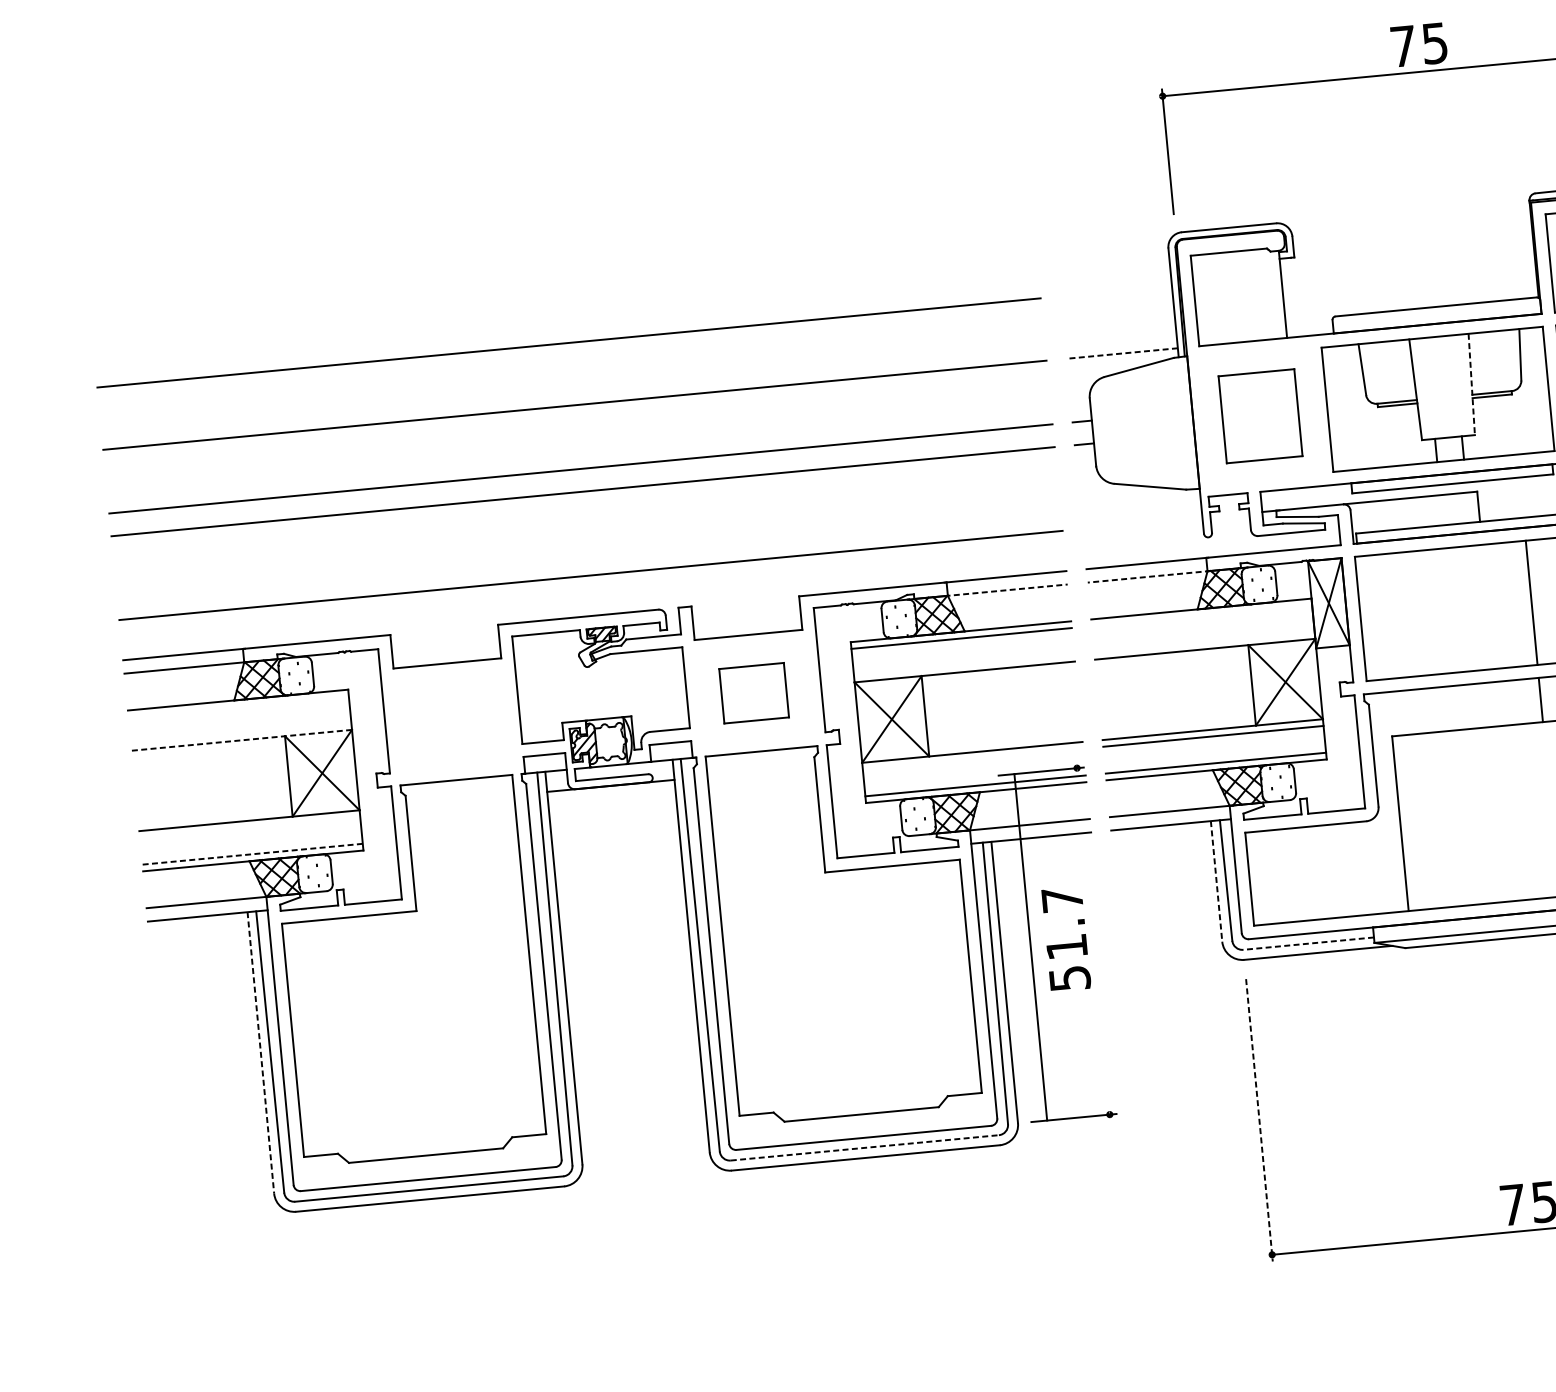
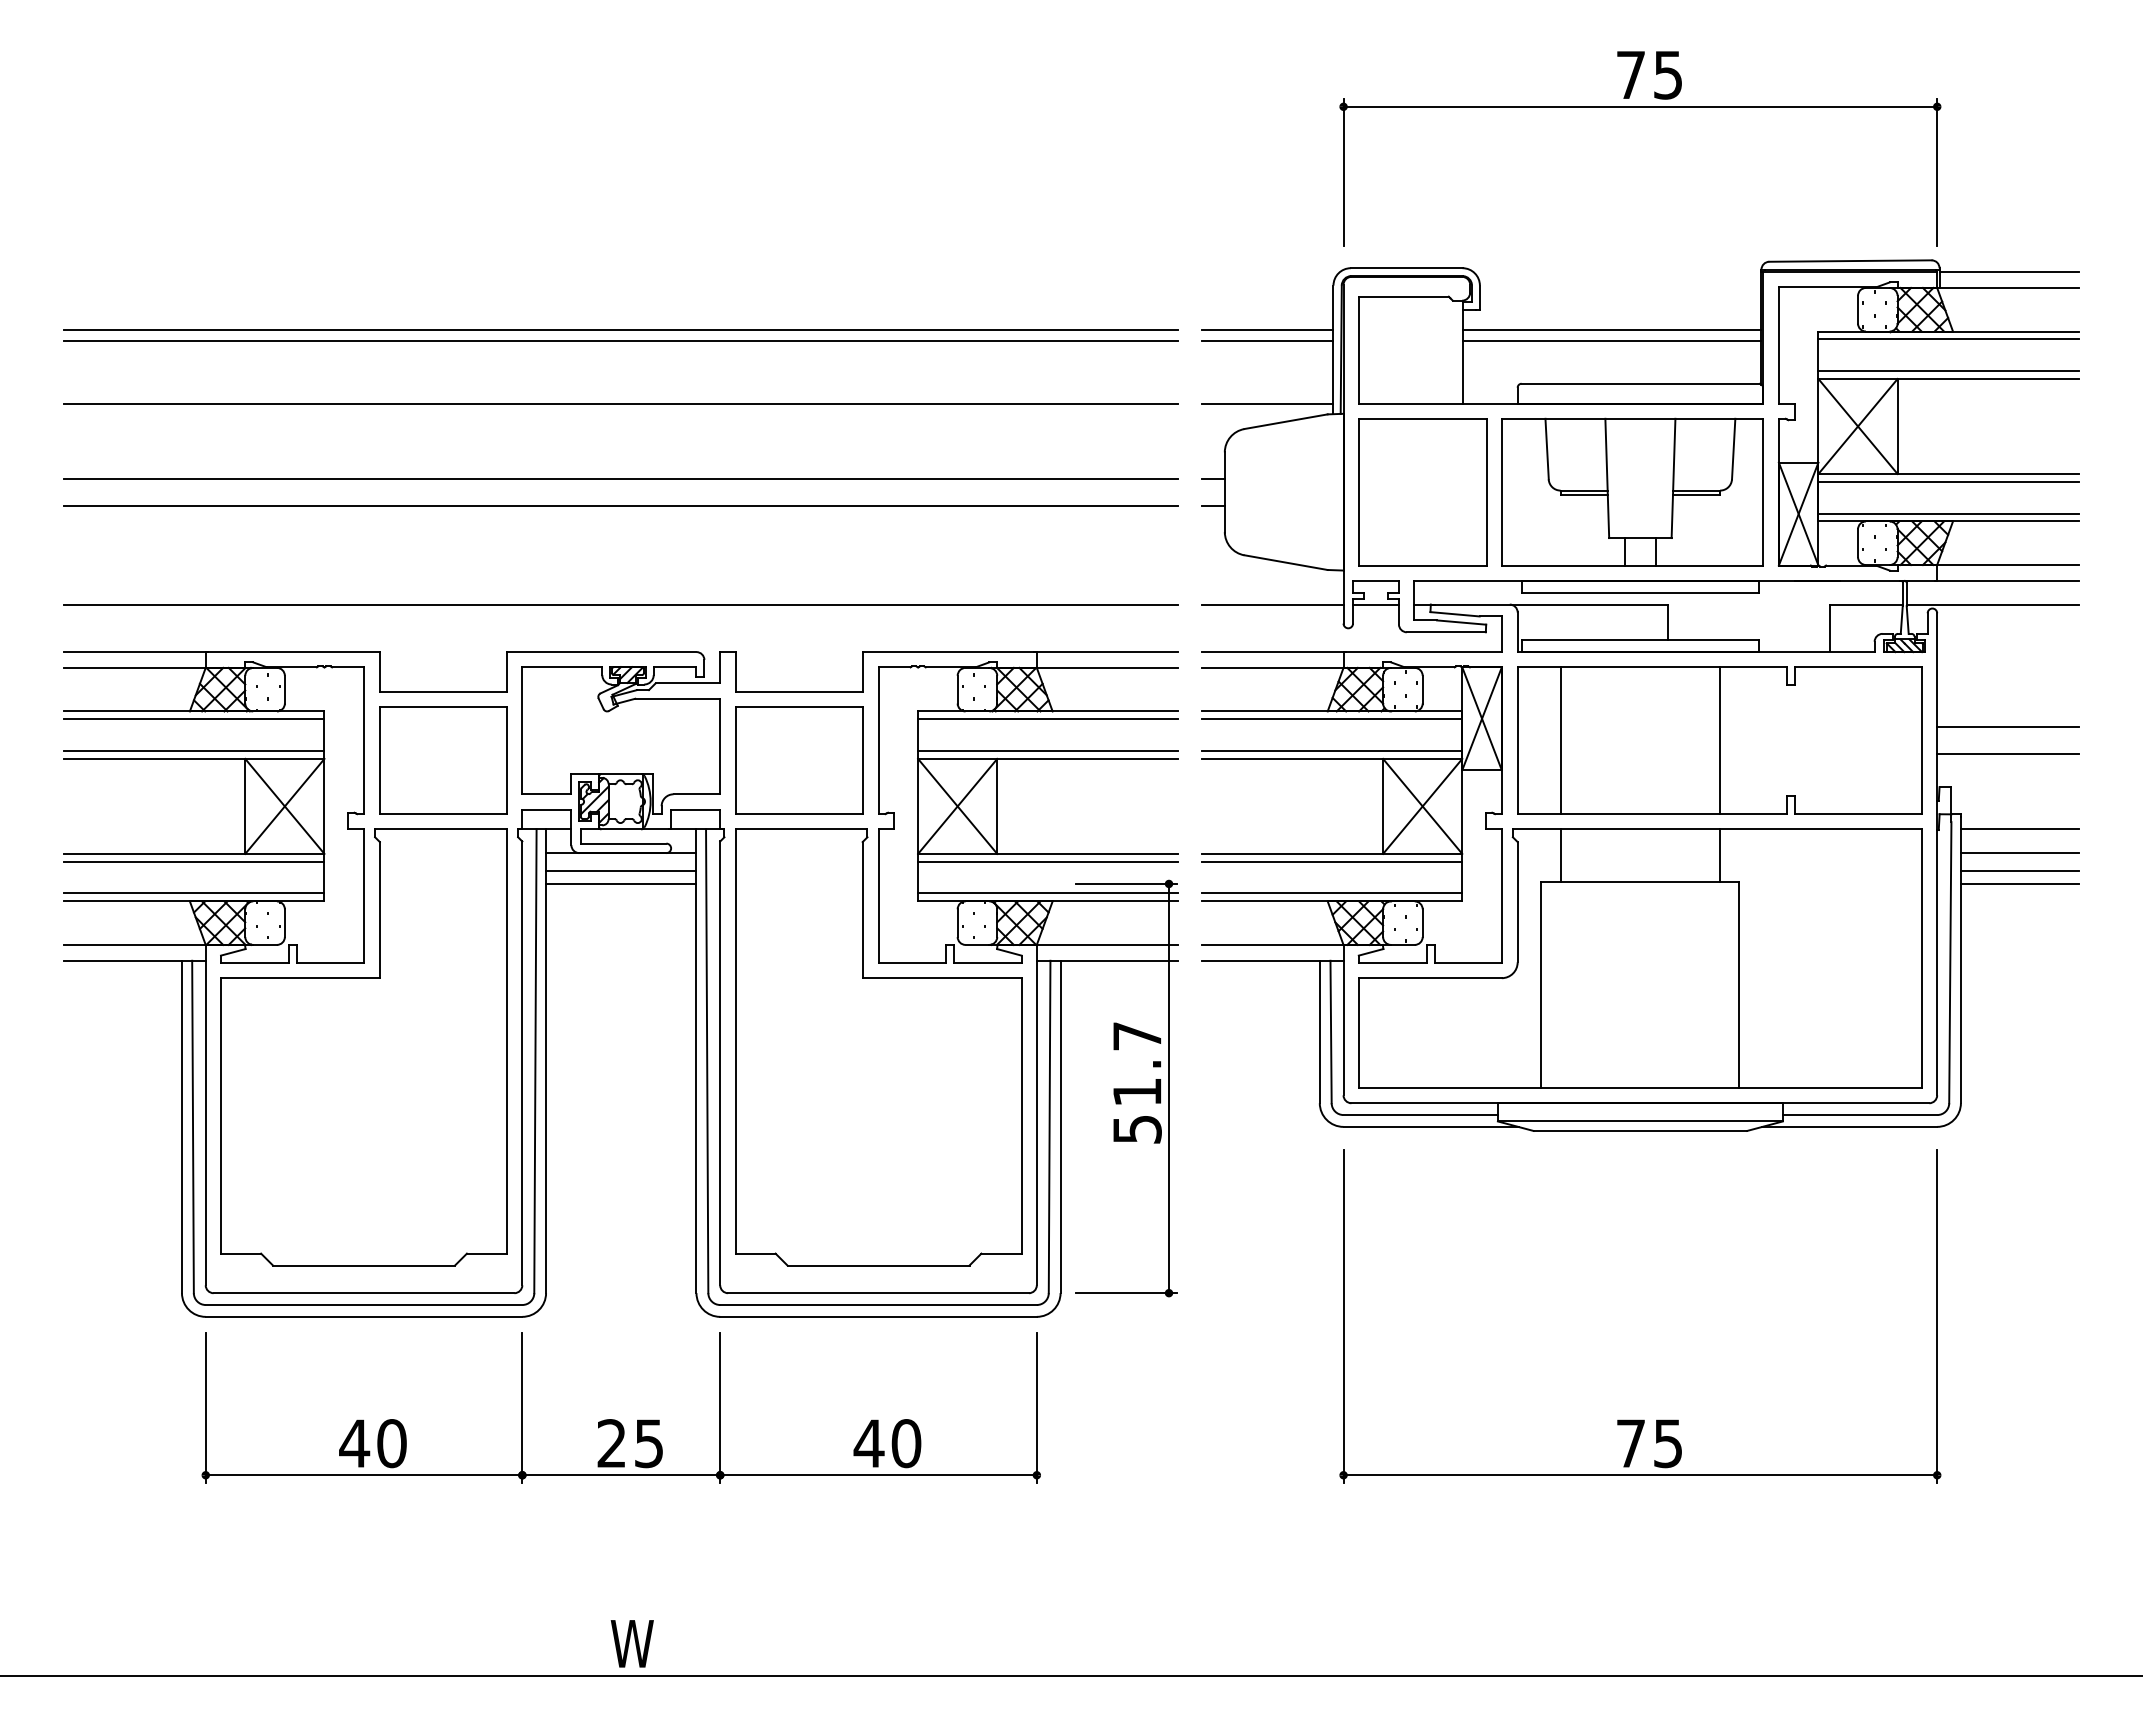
line: (1407, 263) -> (1611, 329), added
line: (1408, 273) -> (1611, 341), added
line: (1116, 290) -> (1267, 329), added
line: (1117, 301) -> (1267, 341), added
line: (570, 352) -> (621, 341), added
line: (1121, 353) -> (1267, 403), dashed -> solid
line: (1471, 384) -> (1673, 478), dashed -> solid
part: (1260, 416) -> (1422, 492), size x1.43
line: (1229, 515) -> (1375, 604), added
line: (1142, 523) -> (1272, 604), added
line: (1149, 576) -> (1274, 667), dashed -> solid
line: (1005, 589) -> (1105, 667), dashed -> solid
line: (1202, 615) -> (1332, 719), added
line: (1397, 615) -> (1561, 740), added
line: (1204, 642) -> (1332, 751), added
line: (964, 665) -> (1048, 751), added
part: (754, 693) -> (799, 760), size x1.67
line: (238, 706) -> (194, 719), added
line: (1407, 712) -> (1561, 855), added
part: (452, 721) -> (443, 760), added
line: (241, 734) -> (194, 751), added
line: (241, 740) -> (193, 758), dashed -> solid
line: (973, 758) -> (1048, 861), added
line: (612, 801) -> (621, 871), added
line: (613, 811) -> (621, 883), added
line: (250, 827) -> (194, 861), added
line: (251, 854) -> (193, 893), dashed -> solid
line: (1216, 881) -> (1319, 1032), dashed -> solid
line: (1308, 944) -> (1420, 1115), dashed -> solid
line: (1031, 947) -> (1169, 1088), moved
line: (260, 1053) -> (181, 1127), dashed -> solid
line: (1259, 1120) -> (1343, 1316), dashed -> solid
line: (865, 1148) -> (879, 1305), dashed -> solid
part: (651, 1265) -> (615, 1419), added

